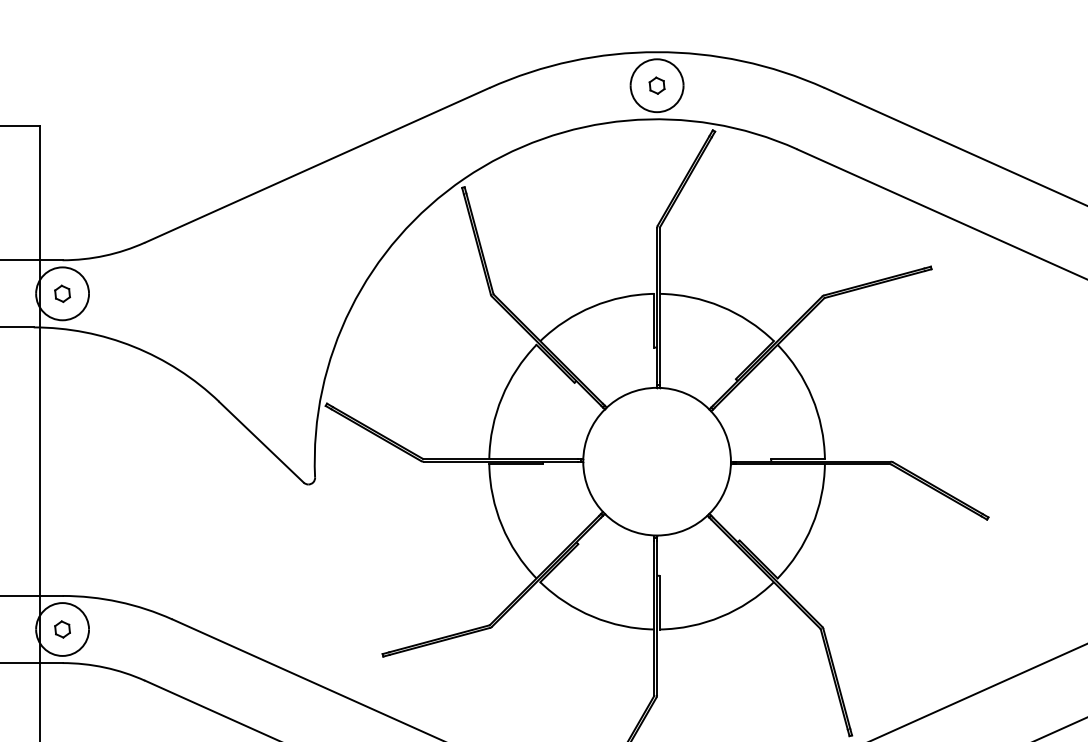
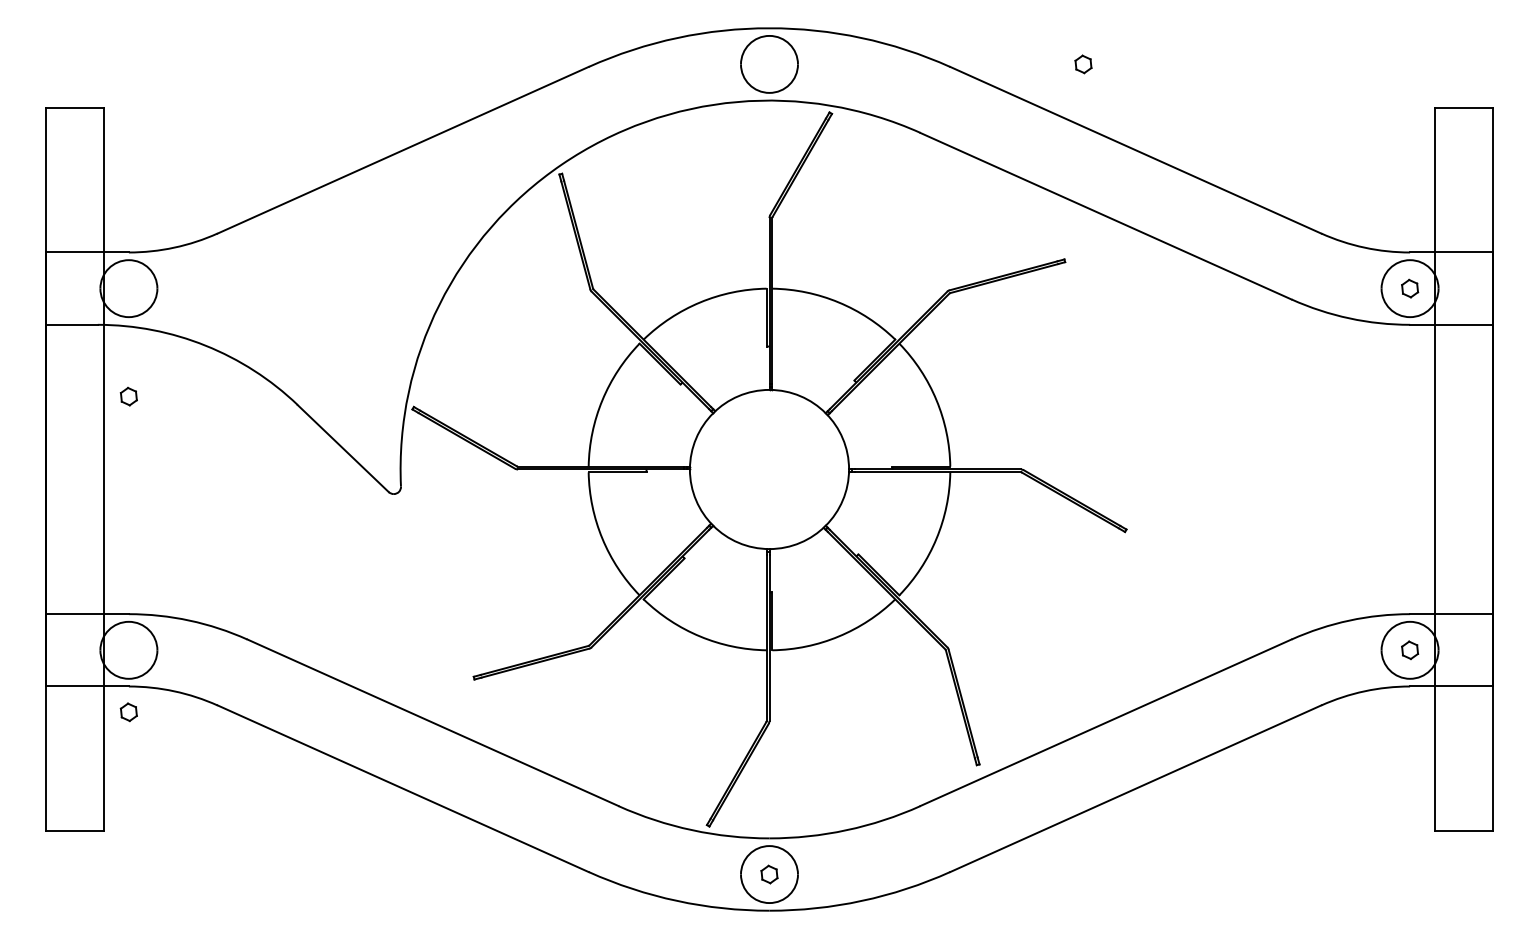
part: (657, 85) -> (1083, 64), moved
part: (62, 293) -> (128, 396), moved
part: (62, 629) -> (128, 712), moved

